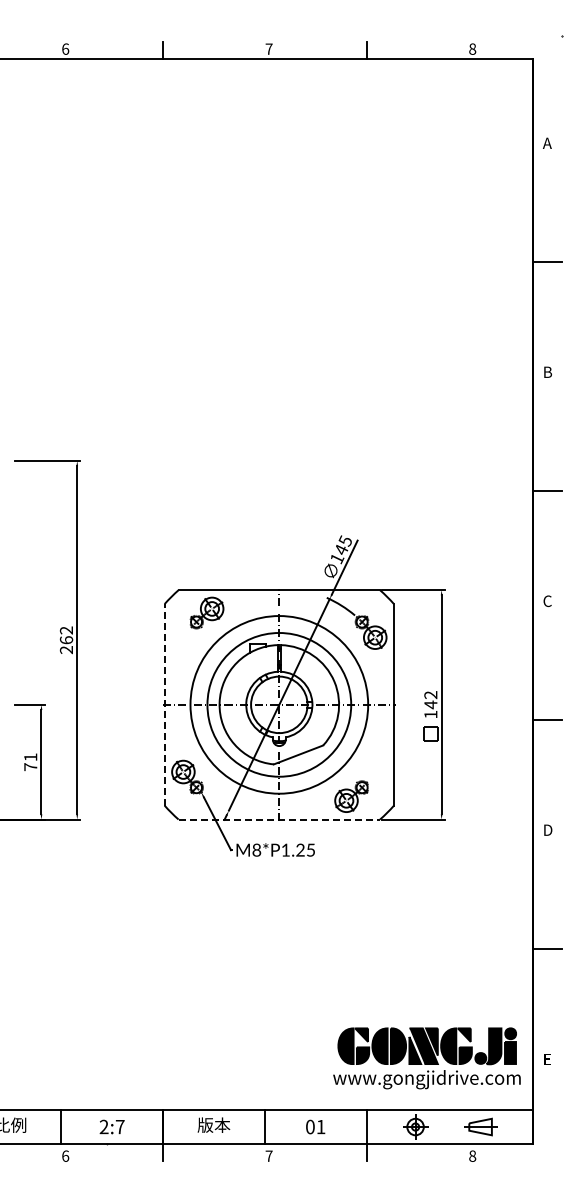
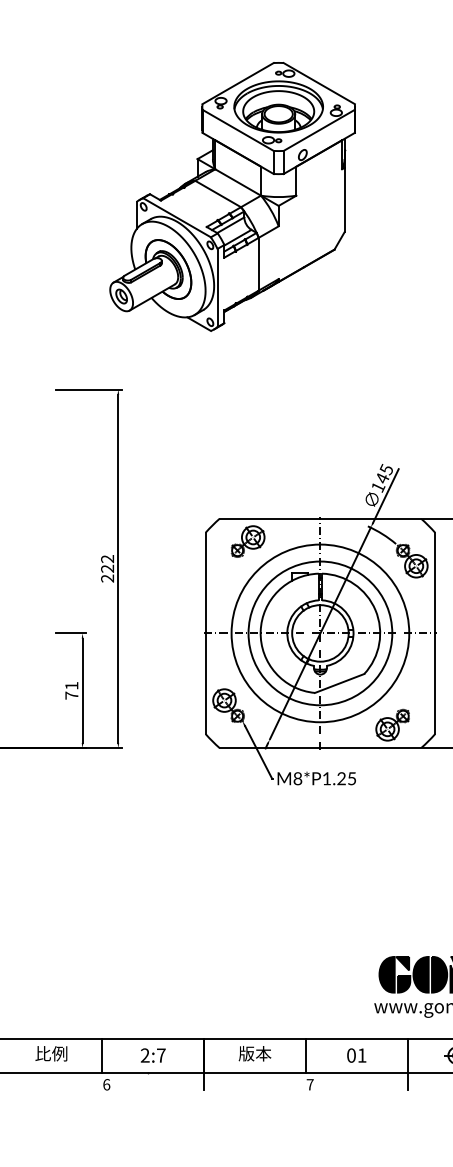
part: (191, 268) -> (232, 197), added
text: (66, 640) -> (107, 569), 262 -> 222
line: (164, 704) -> (205, 633), dashed -> solid
line: (279, 819) -> (320, 748), dashed -> solid

